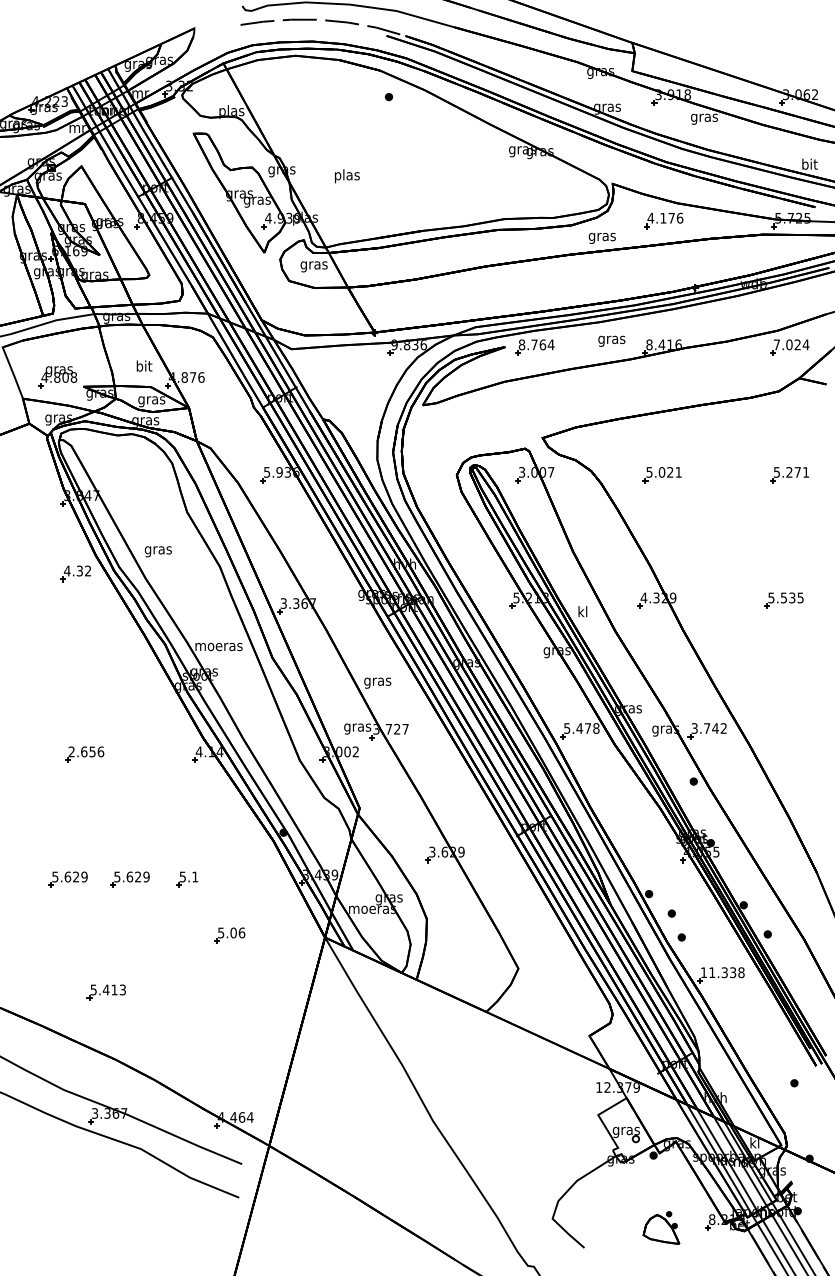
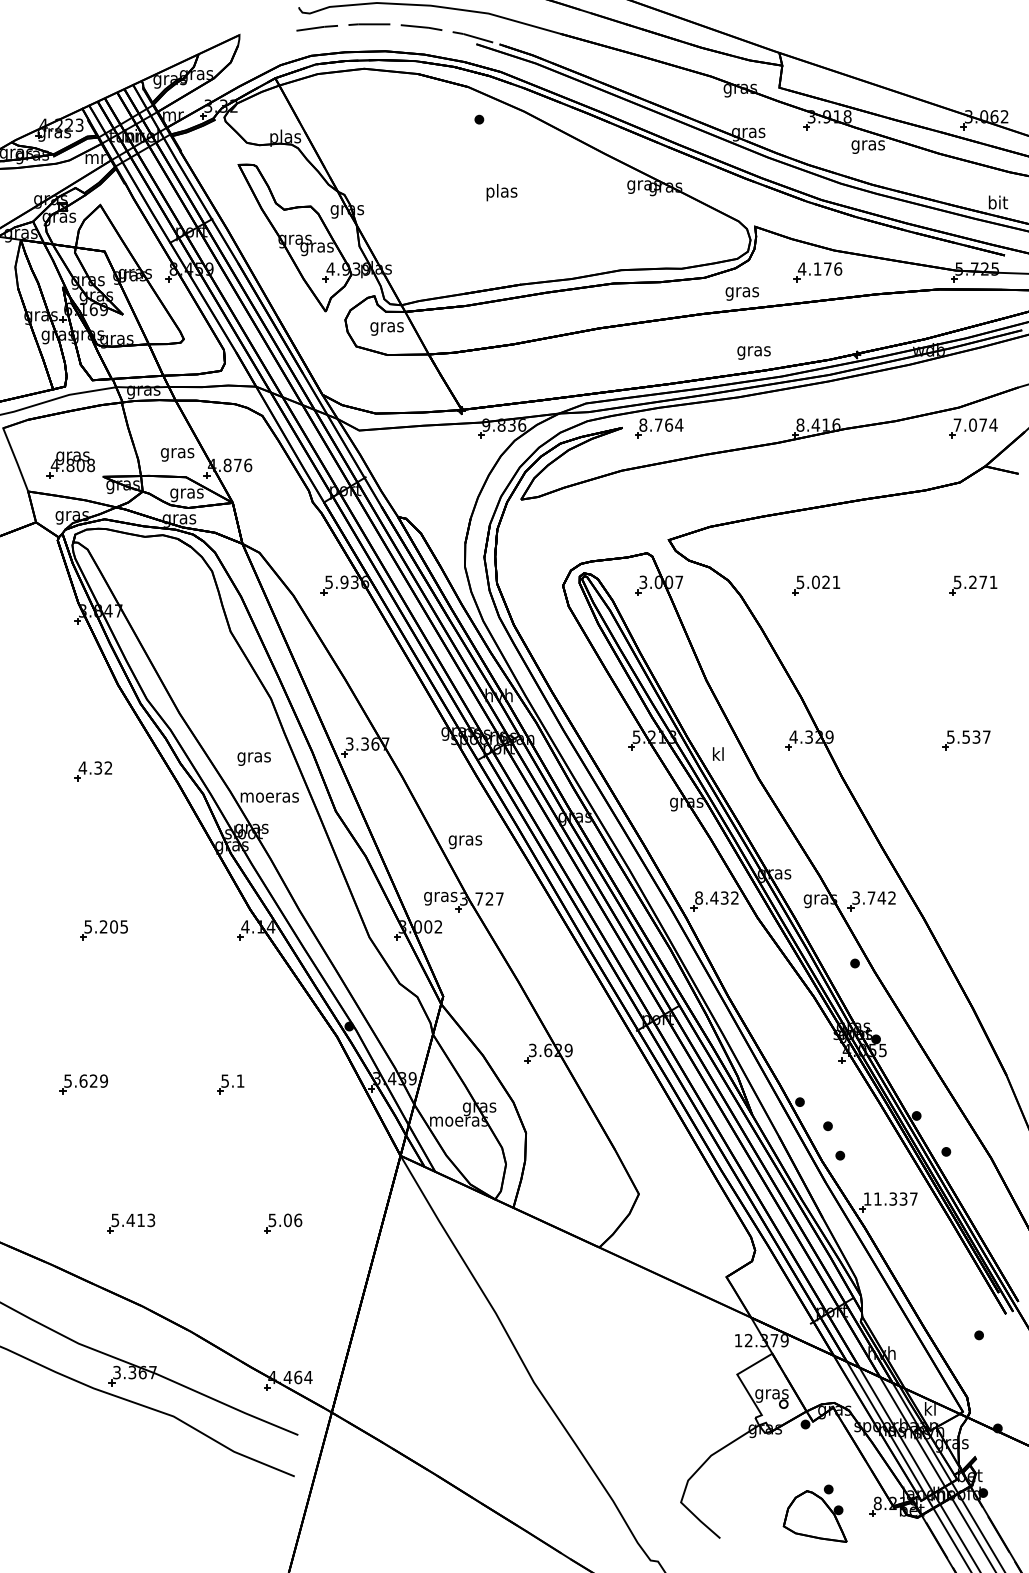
text: (347, 176) -> (502, 192), moved
text: (611, 340) -> (753, 351), moved
text: (797, 344) -> (982, 424), 7.024 -> 7.074
text: (143, 367) -> (176, 453), bit -> gras
text: (157, 551) -> (253, 758), moved
part: (75, 573) -> (92, 771), moved
text: (800, 597) -> (986, 736), 5.535 -> 5.537
text: (581, 728) -> (716, 898), 5.478 -> 8.432
text: (86, 751) -> (106, 926), 2.656 -> 5.205
part: (129, 879) -> (159, 1084), removed
part: (229, 935) -> (282, 1223), moved
text: (741, 972) -> (913, 1198), 11.338 -> 11.337
part: (661, 1227) -> (815, 1513), size x1.43

